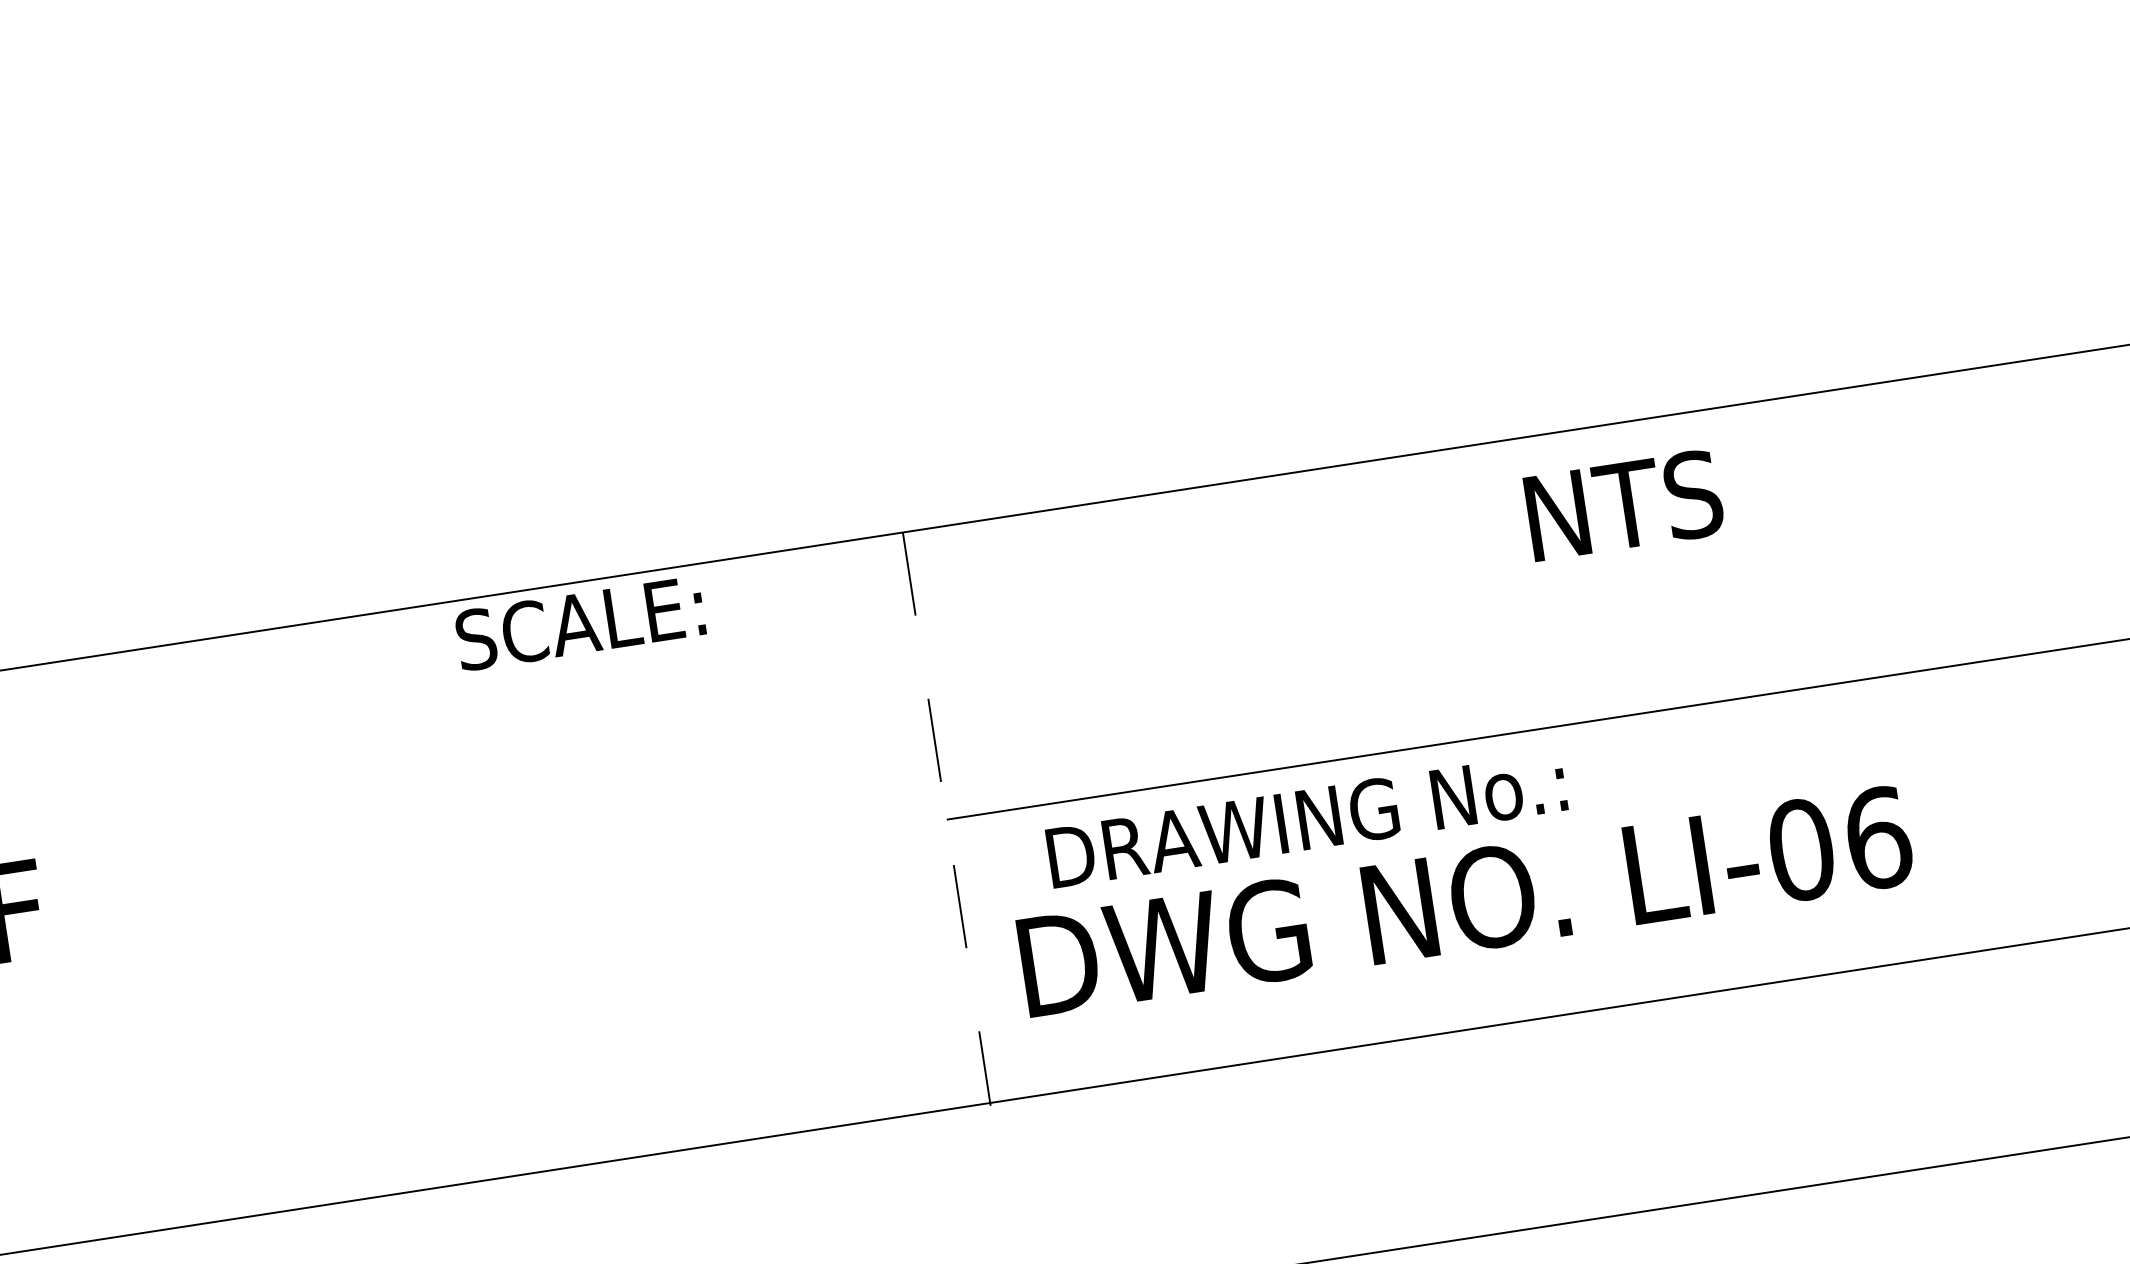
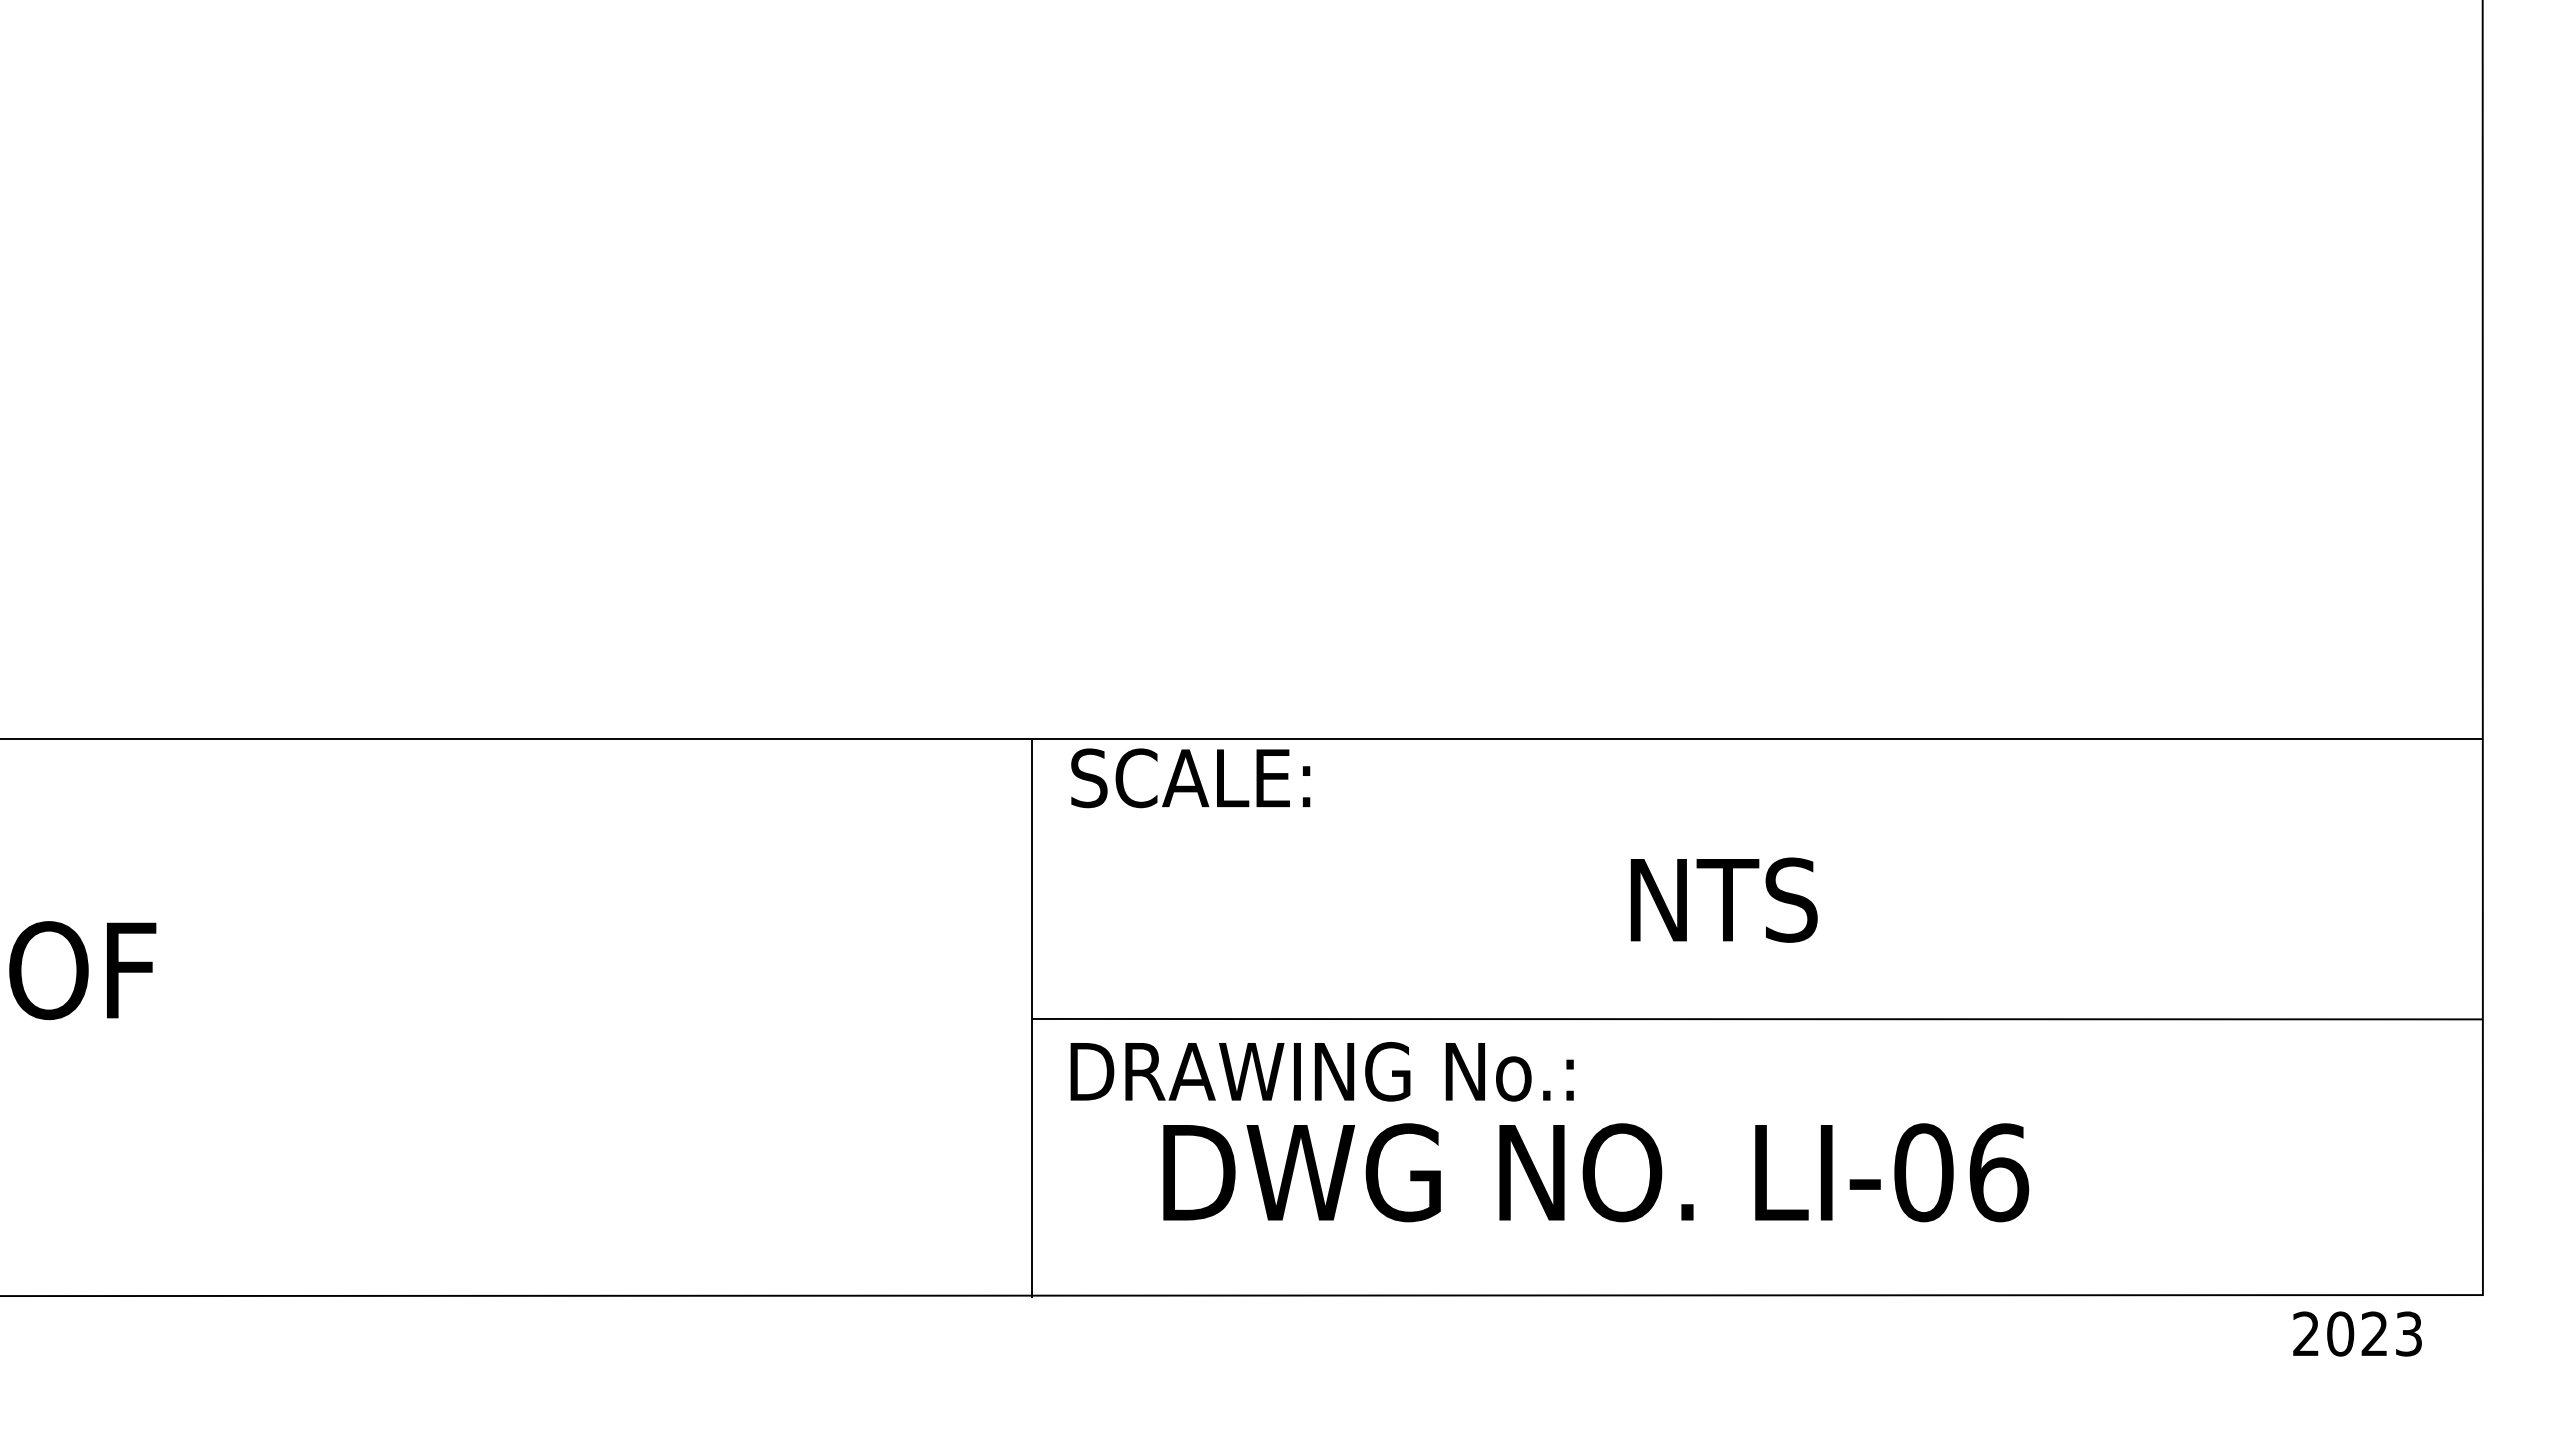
text: (1623, 504) -> (1723, 899), moved
text: (580, 623) -> (1190, 778), moved
line: (946, 819) -> (1031, 1018), dashed -> solid
text: (1306, 819) -> (1321, 1071), moved
text: (1466, 901) -> (1596, 1172), moved

